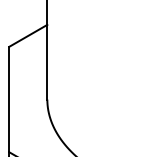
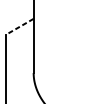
line: (28, 35) -> (19, 26), solid -> dashed

